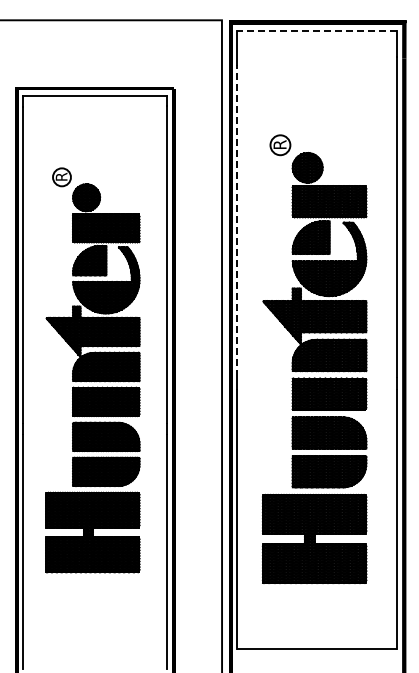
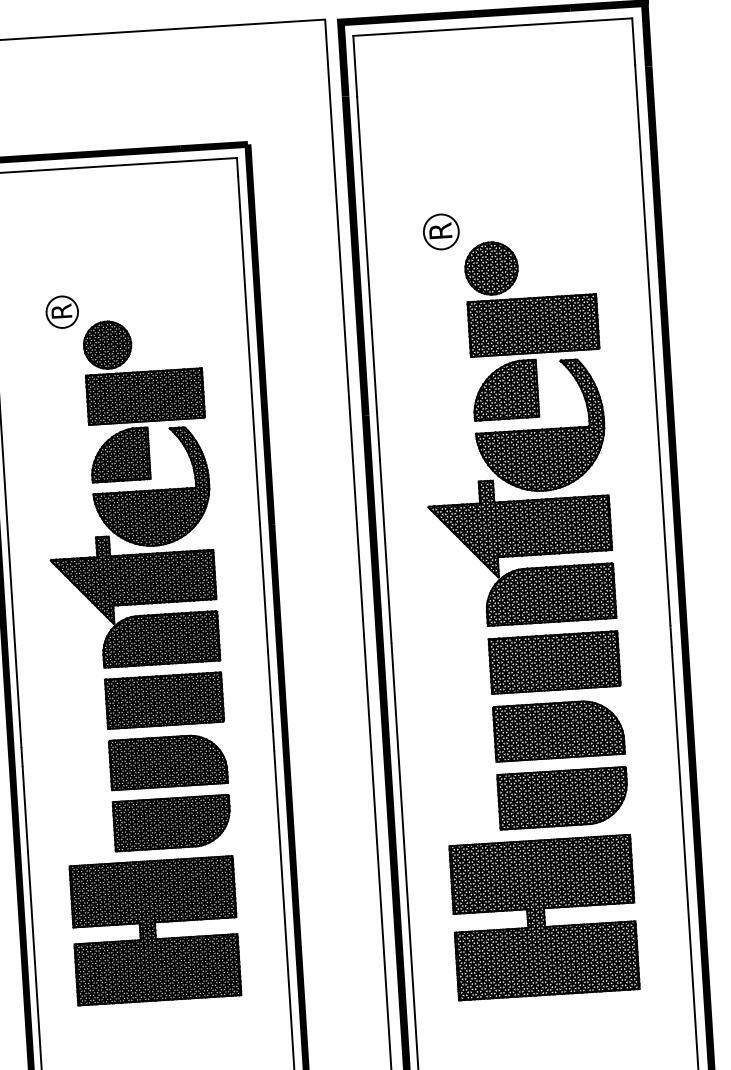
line: (317, 30) -> (493, 26), dashed -> solid
line: (237, 221) -> (374, 370), dashed -> solid

